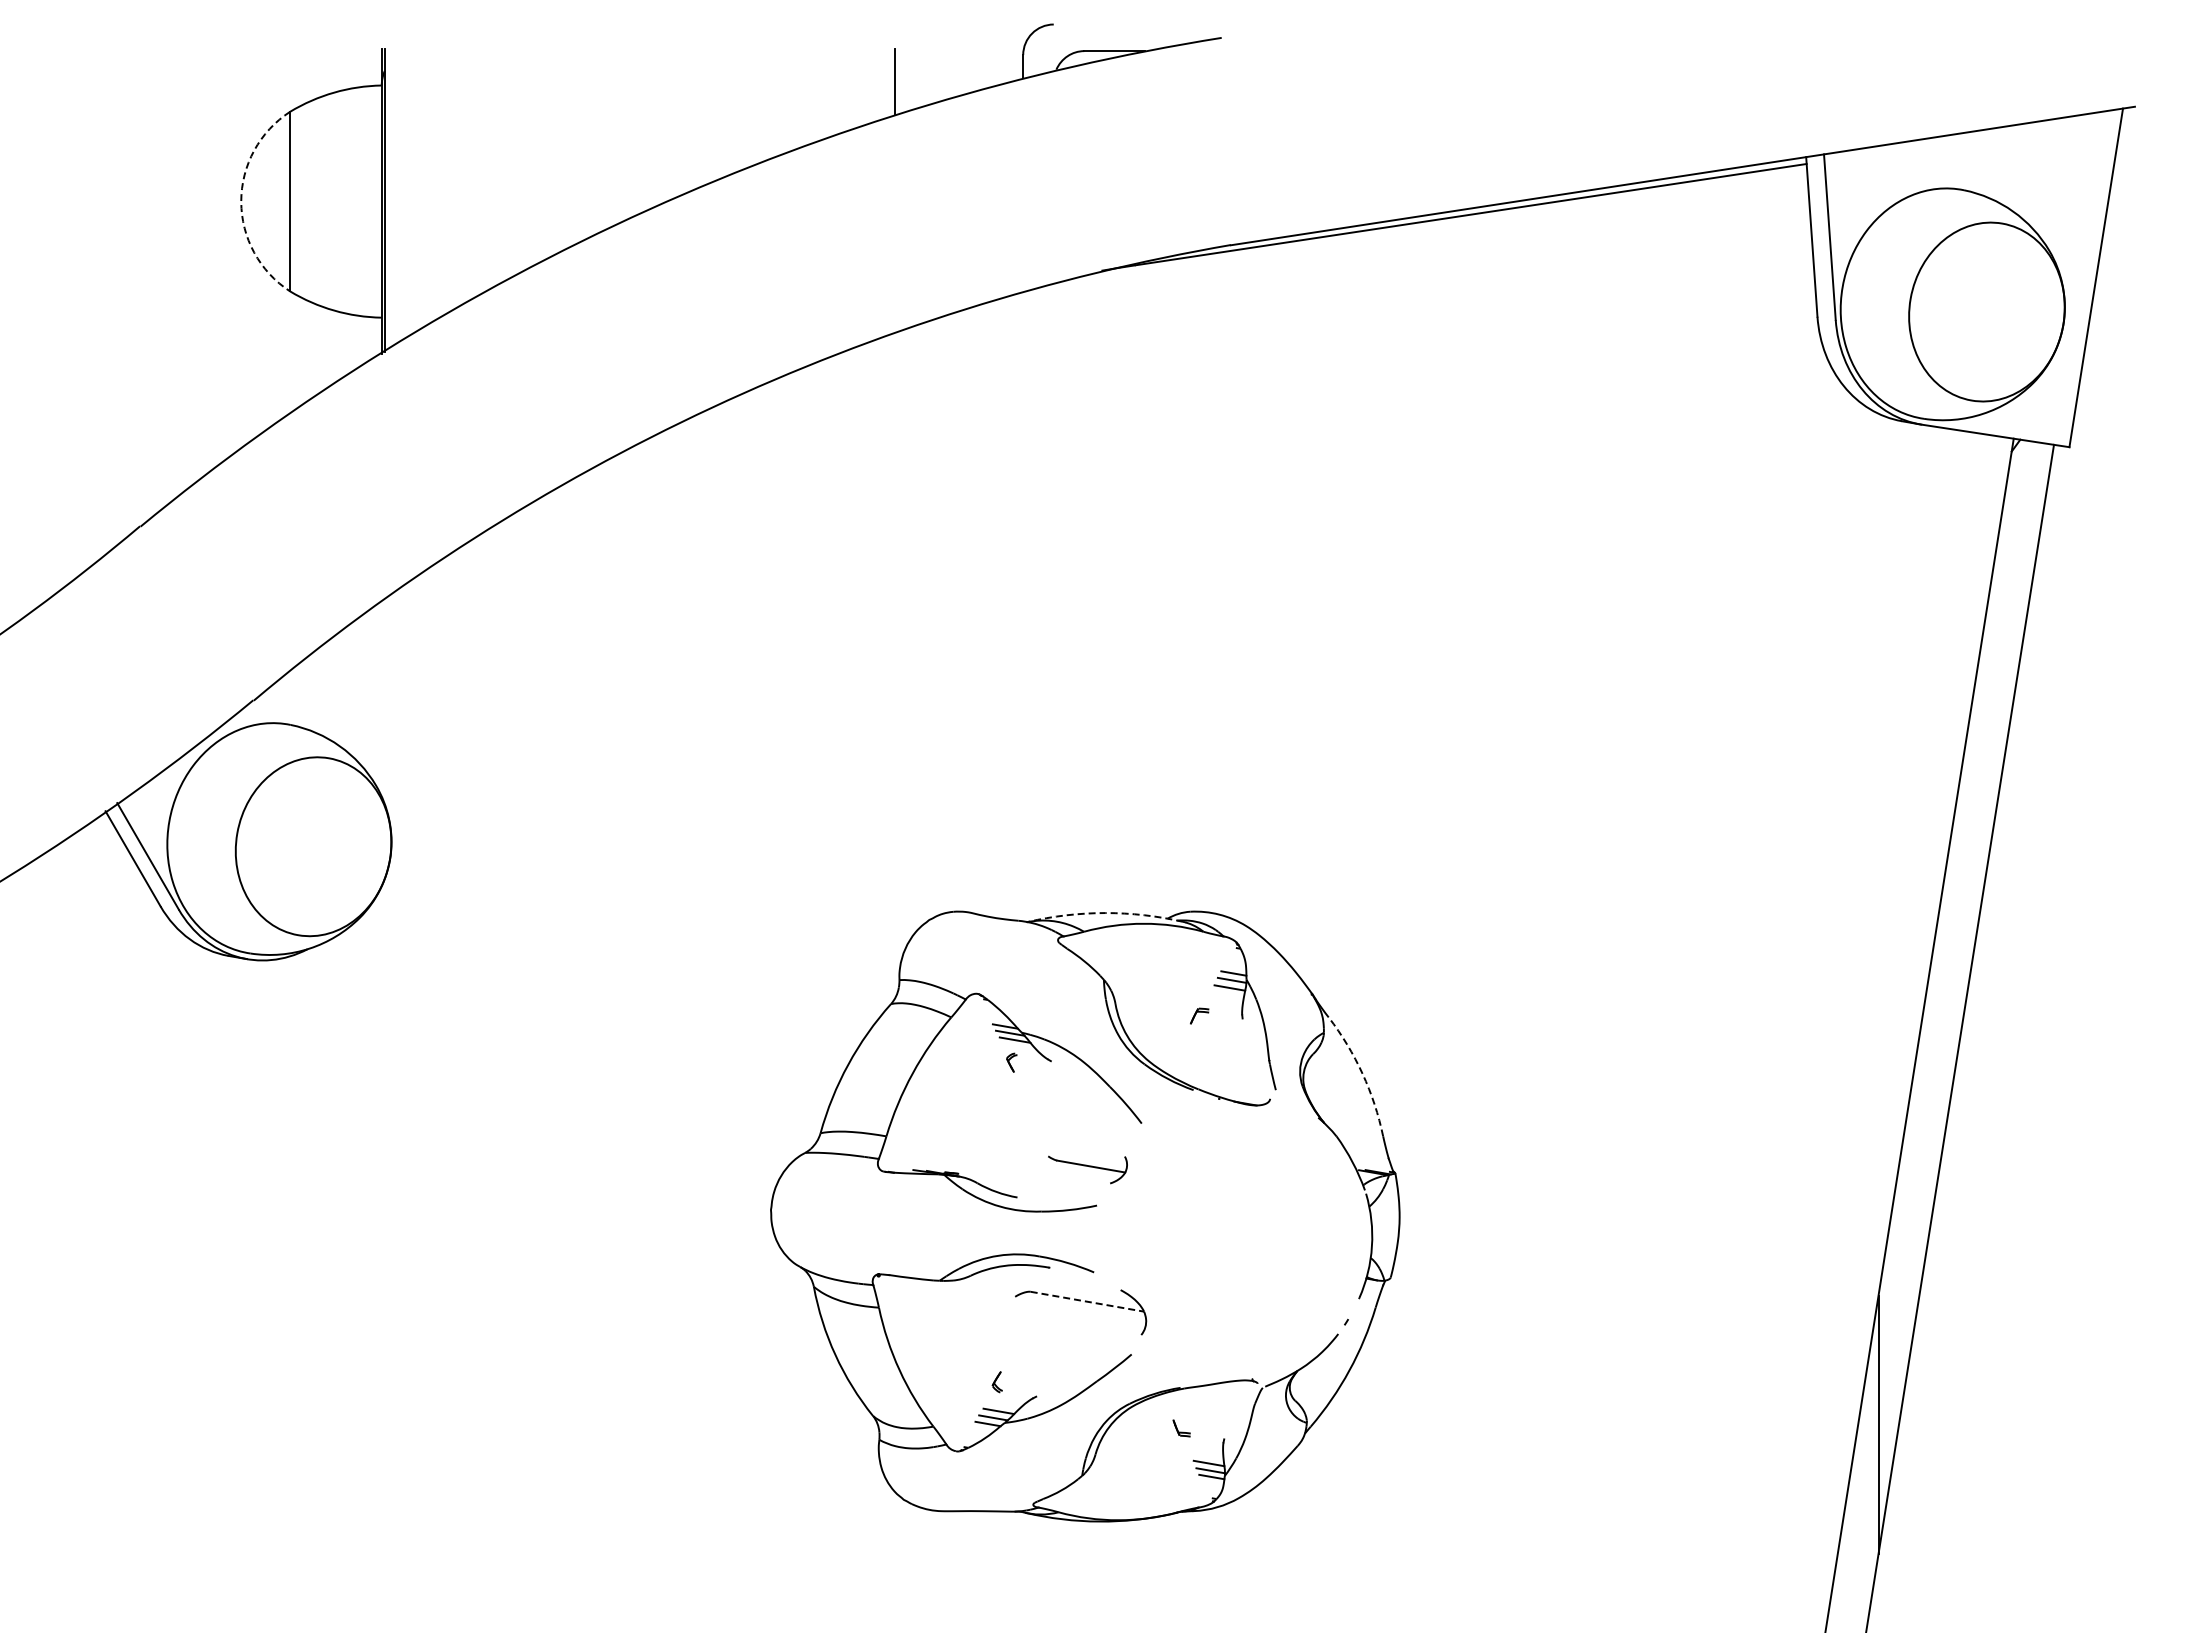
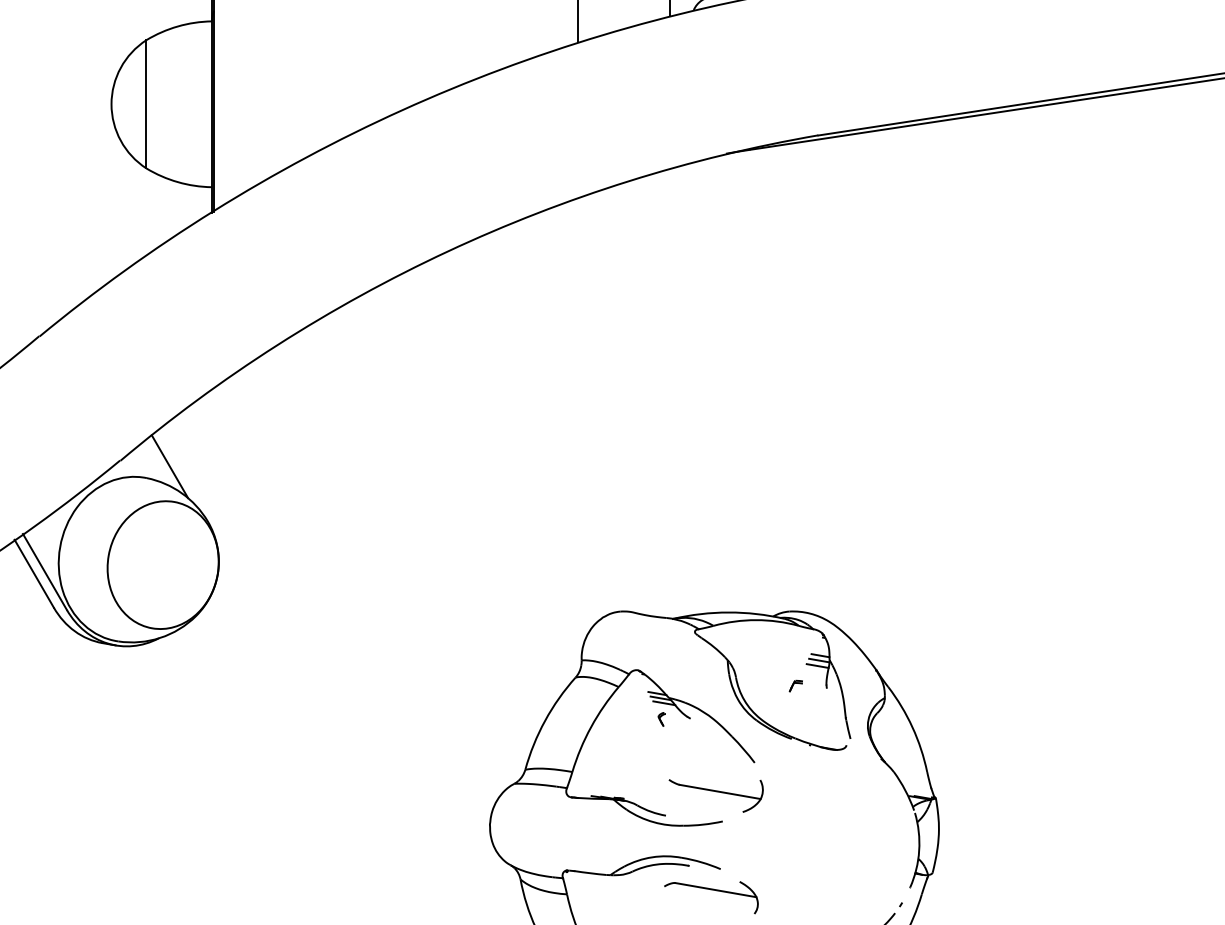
arc: (241, 201) -> (111, 104), dashed -> solid
line: (322, 708) -> (169, 466), added
arc: (1105, 913) -> (728, 612), dashed -> solid
arc: (1362, 1073) -> (912, 727), dashed -> solid
part: (1087, 1169) -> (716, 795), size x1.67
line: (1087, 1301) -> (716, 889), dashed -> solid

